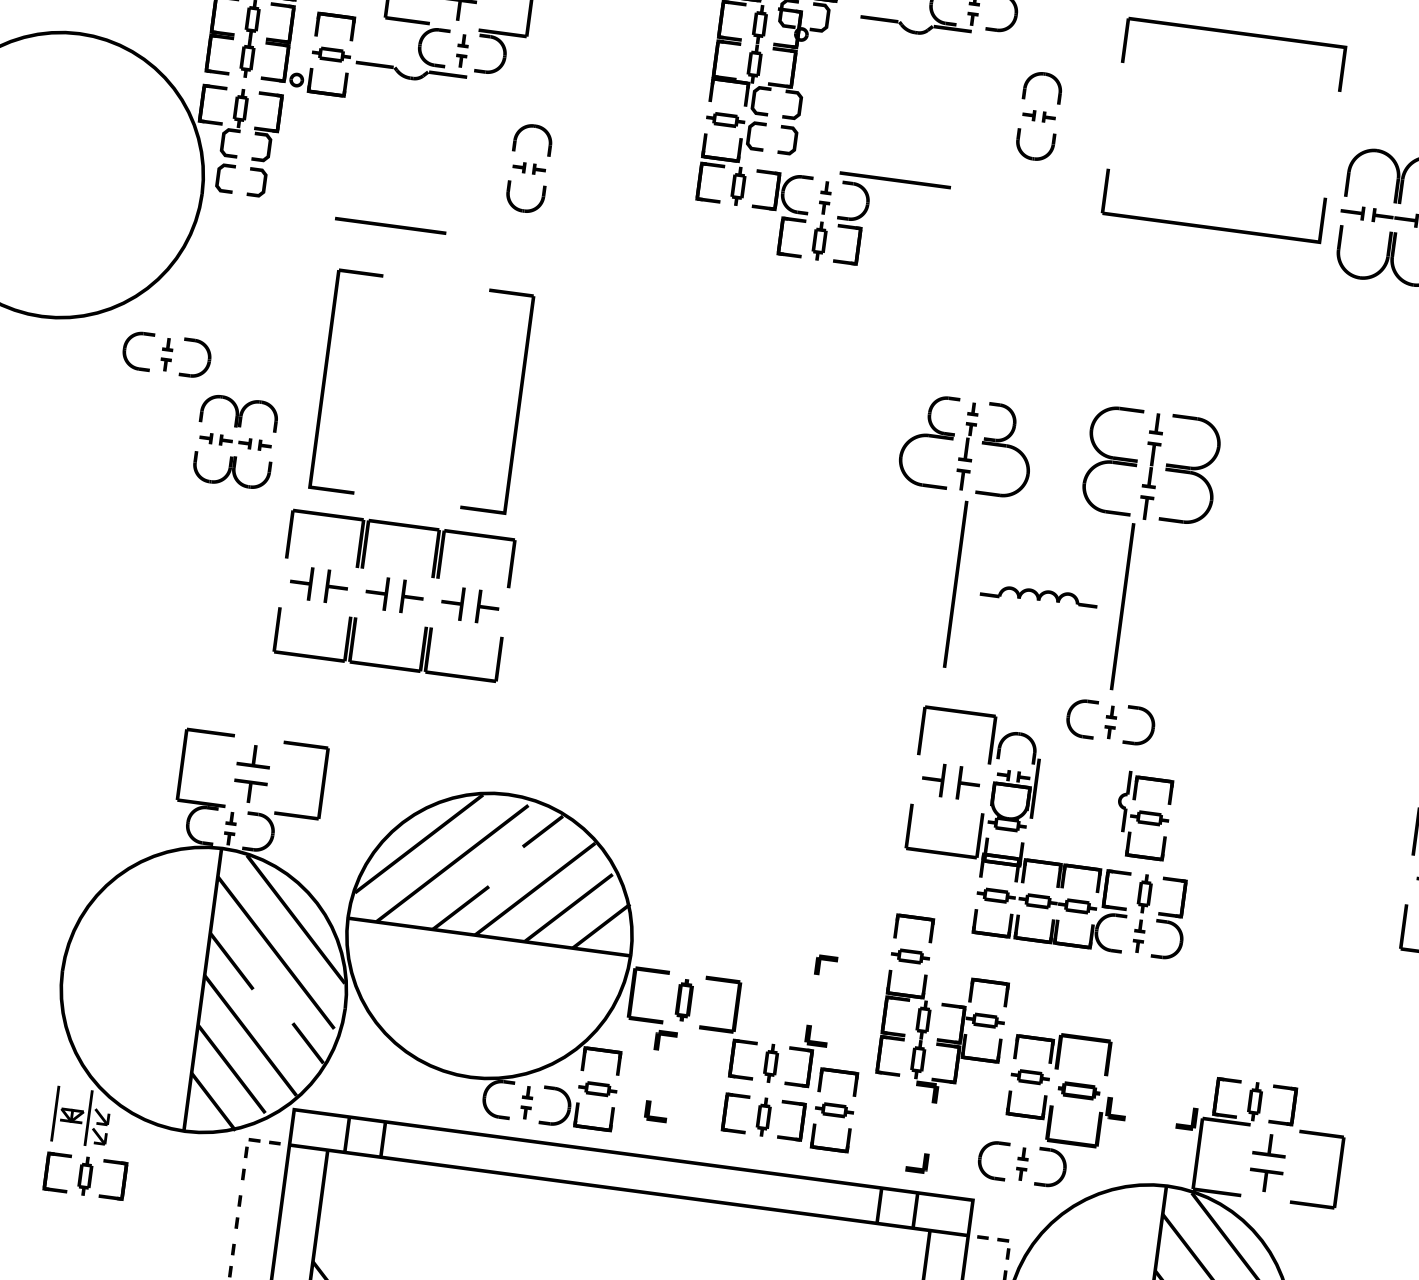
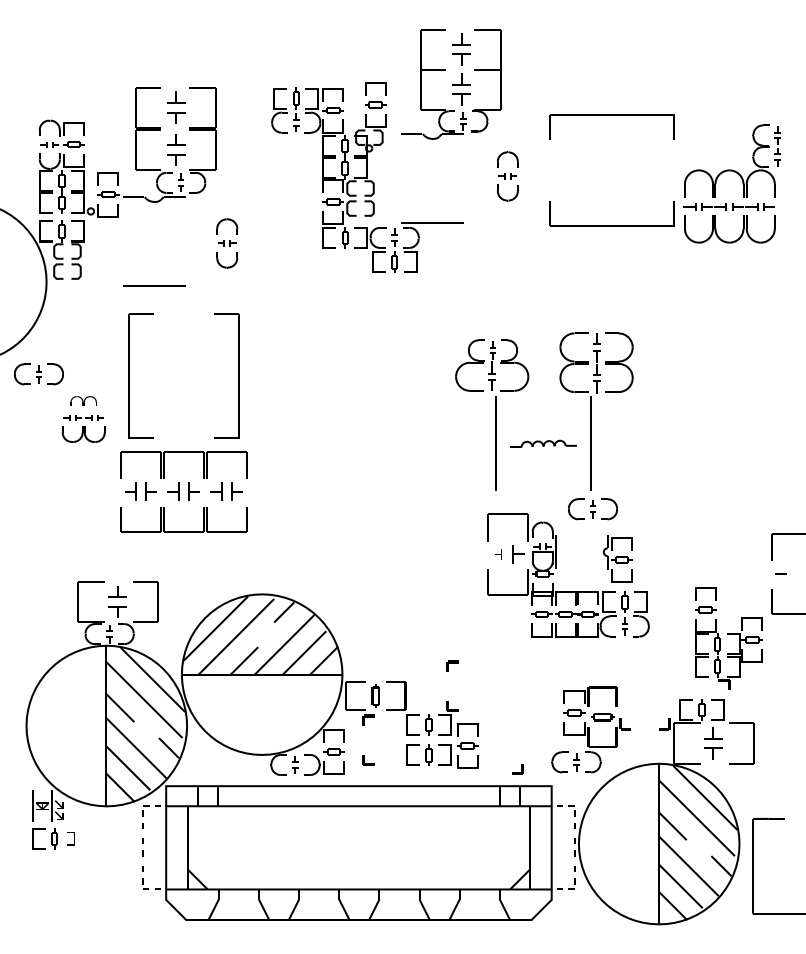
part: (239, 411) -> (83, 400), size x0.6
part: (933, 779) -> (498, 554), size x0.6
part: (943, 1012) -> (728, 638), moved
part: (113, 1179) -> (70, 838), size x0.6

